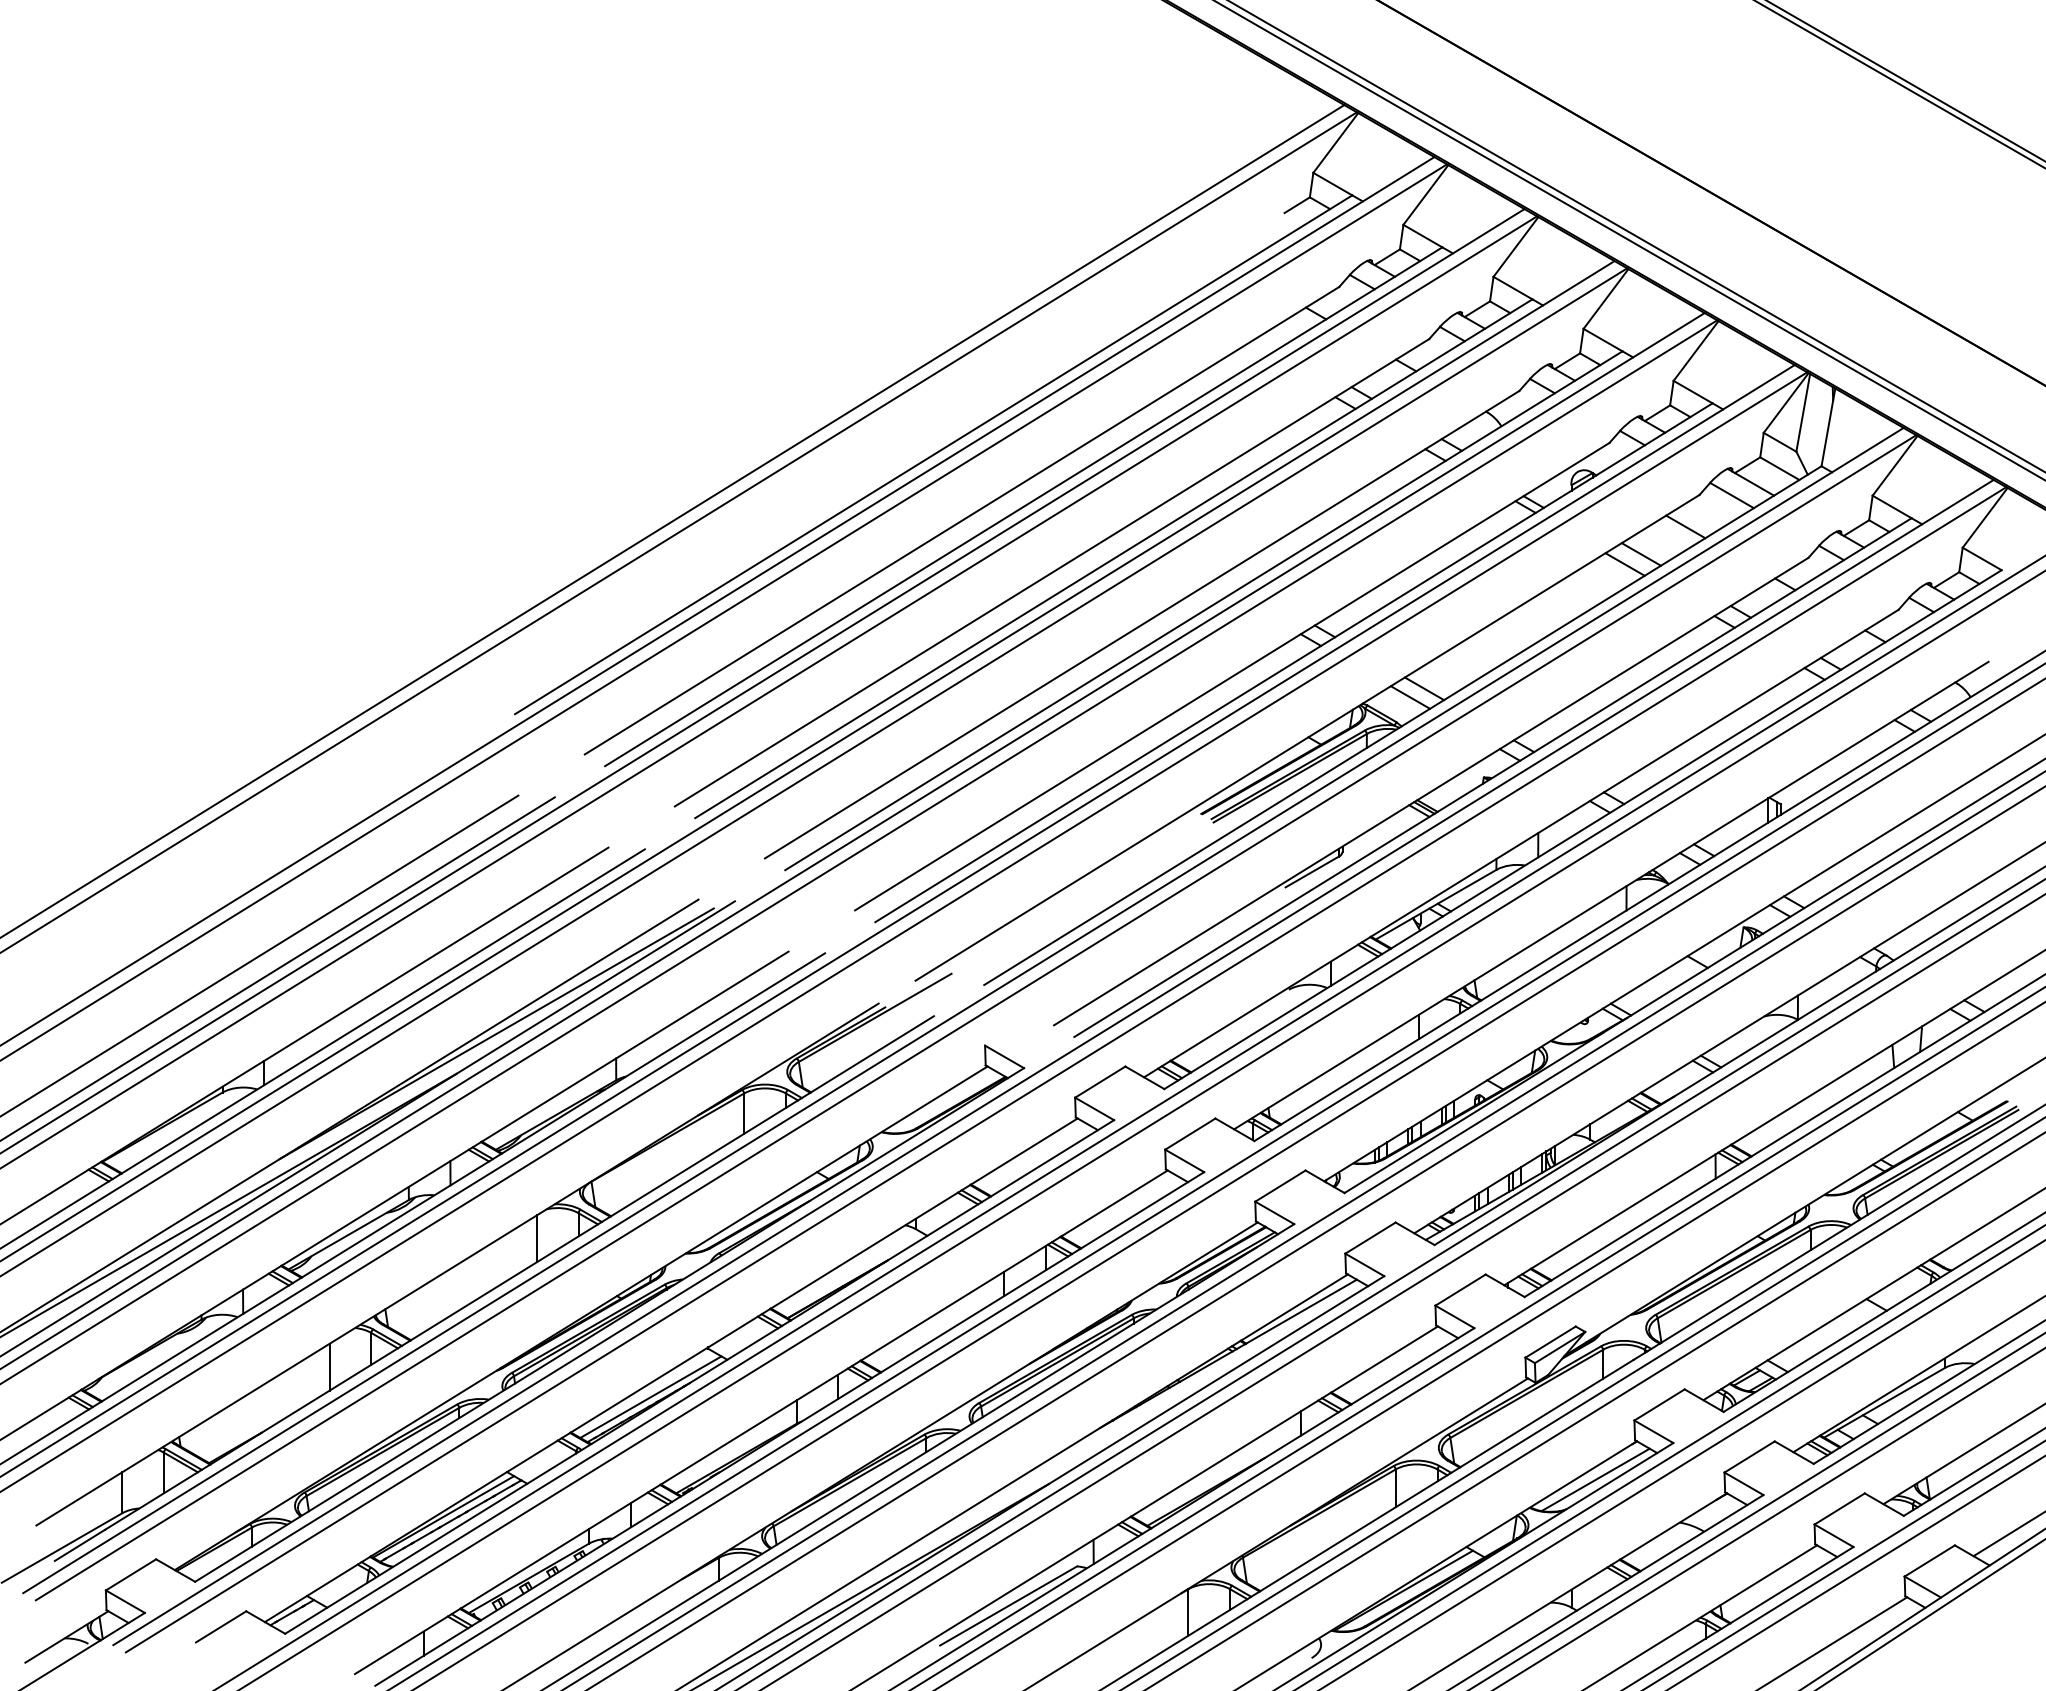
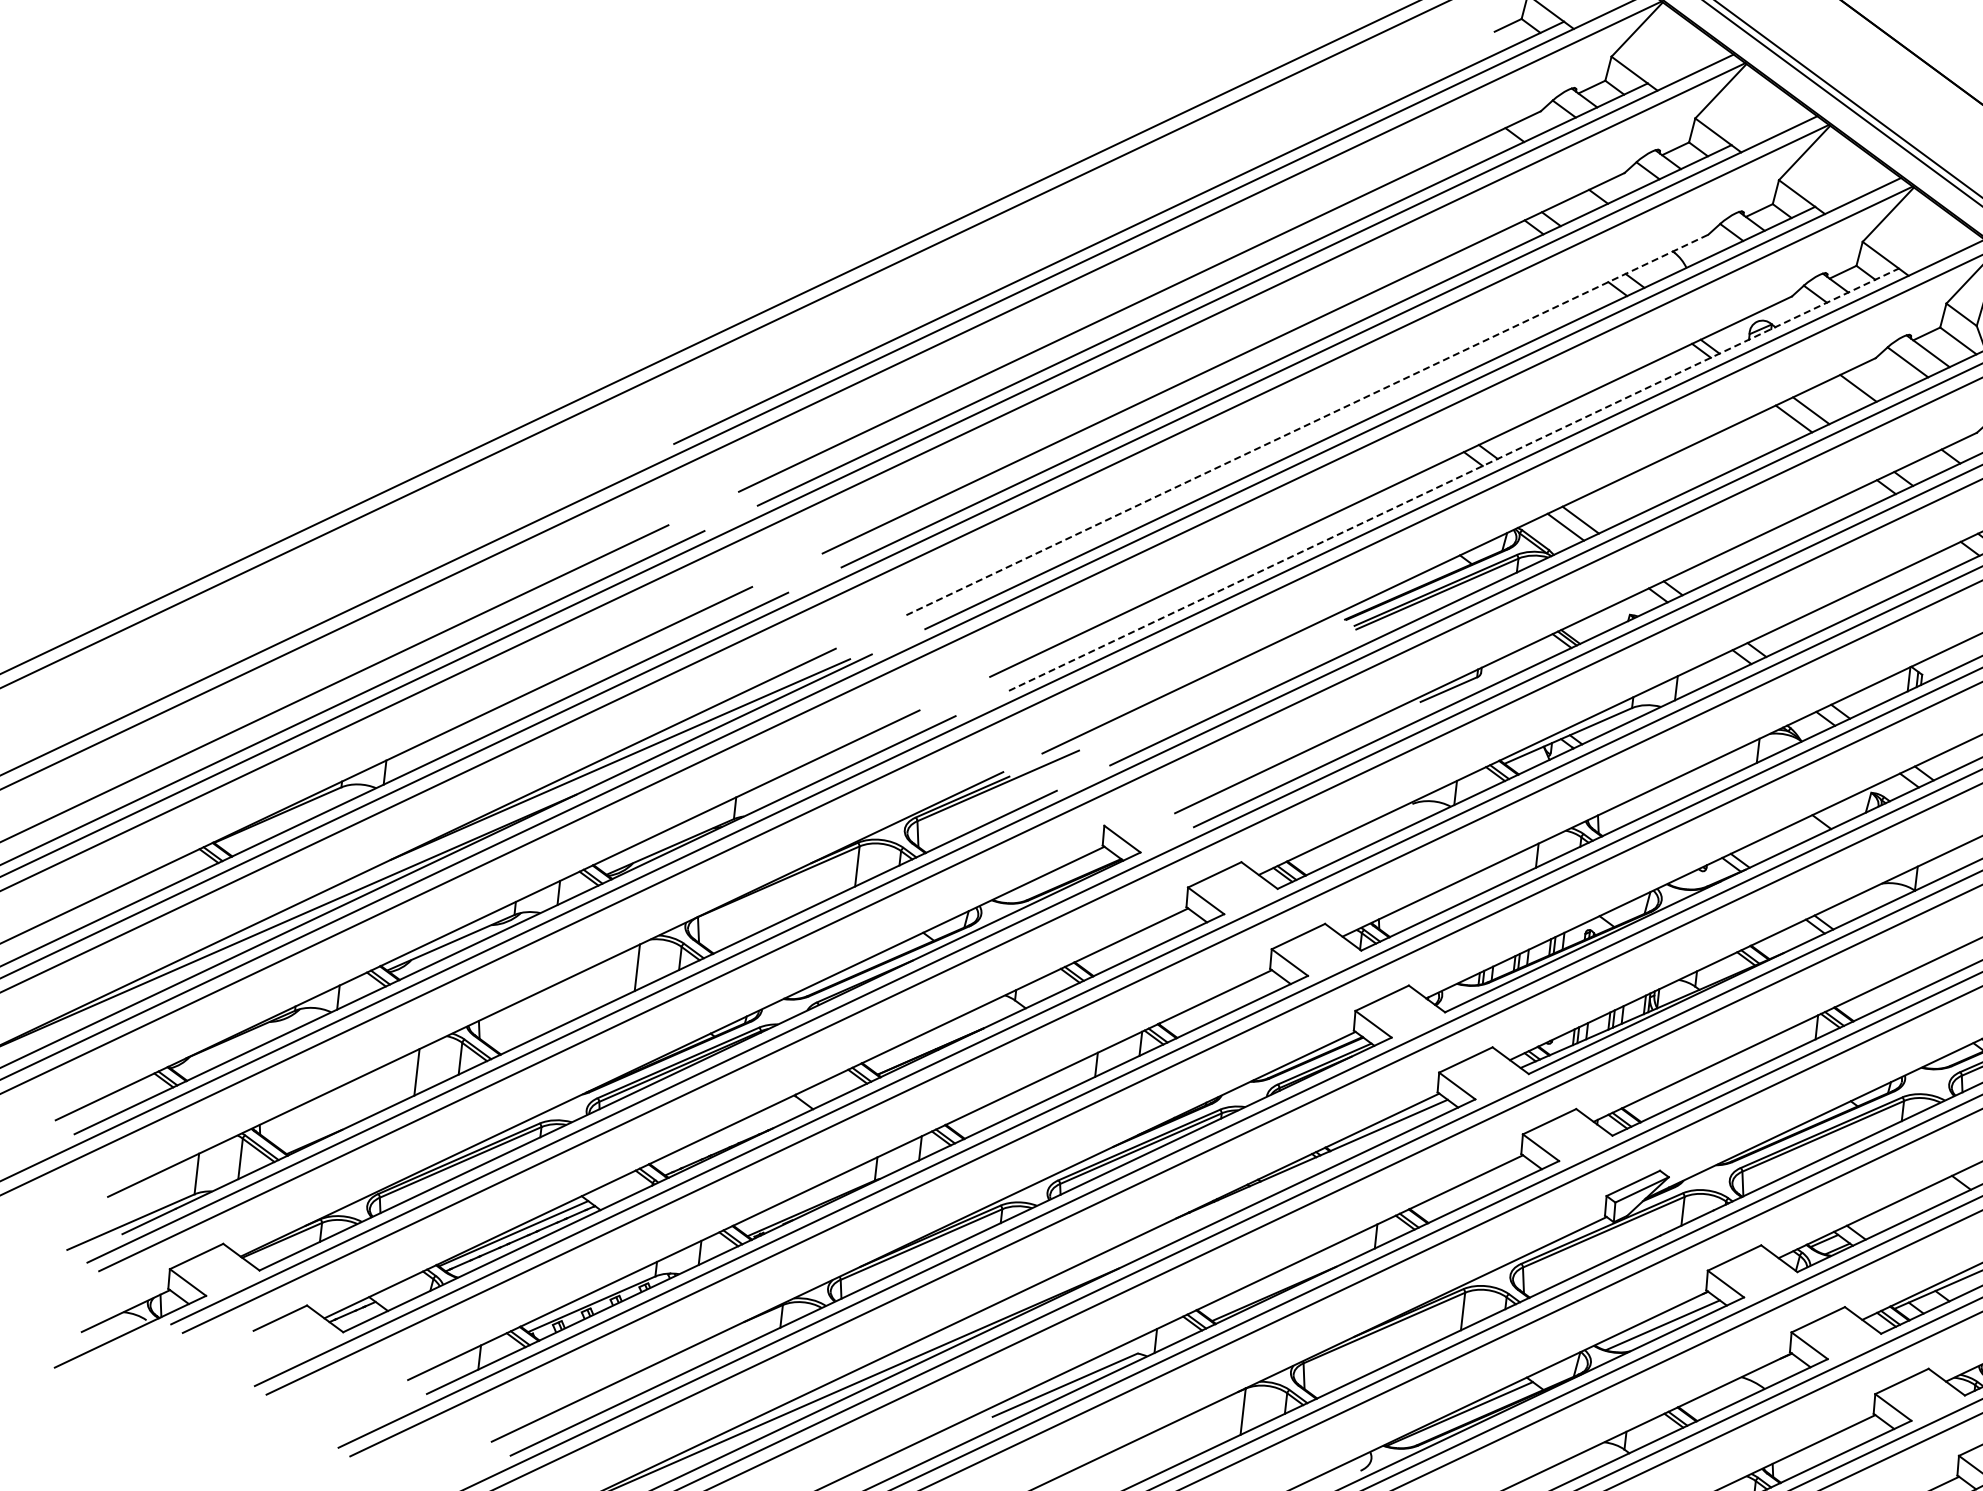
line: (1142, 624) -> (1307, 424), solid -> dashed
line: (1293, 662) -> (1453, 479), solid -> dashed
line: (650, 1396) -> (732, 1137), removed

